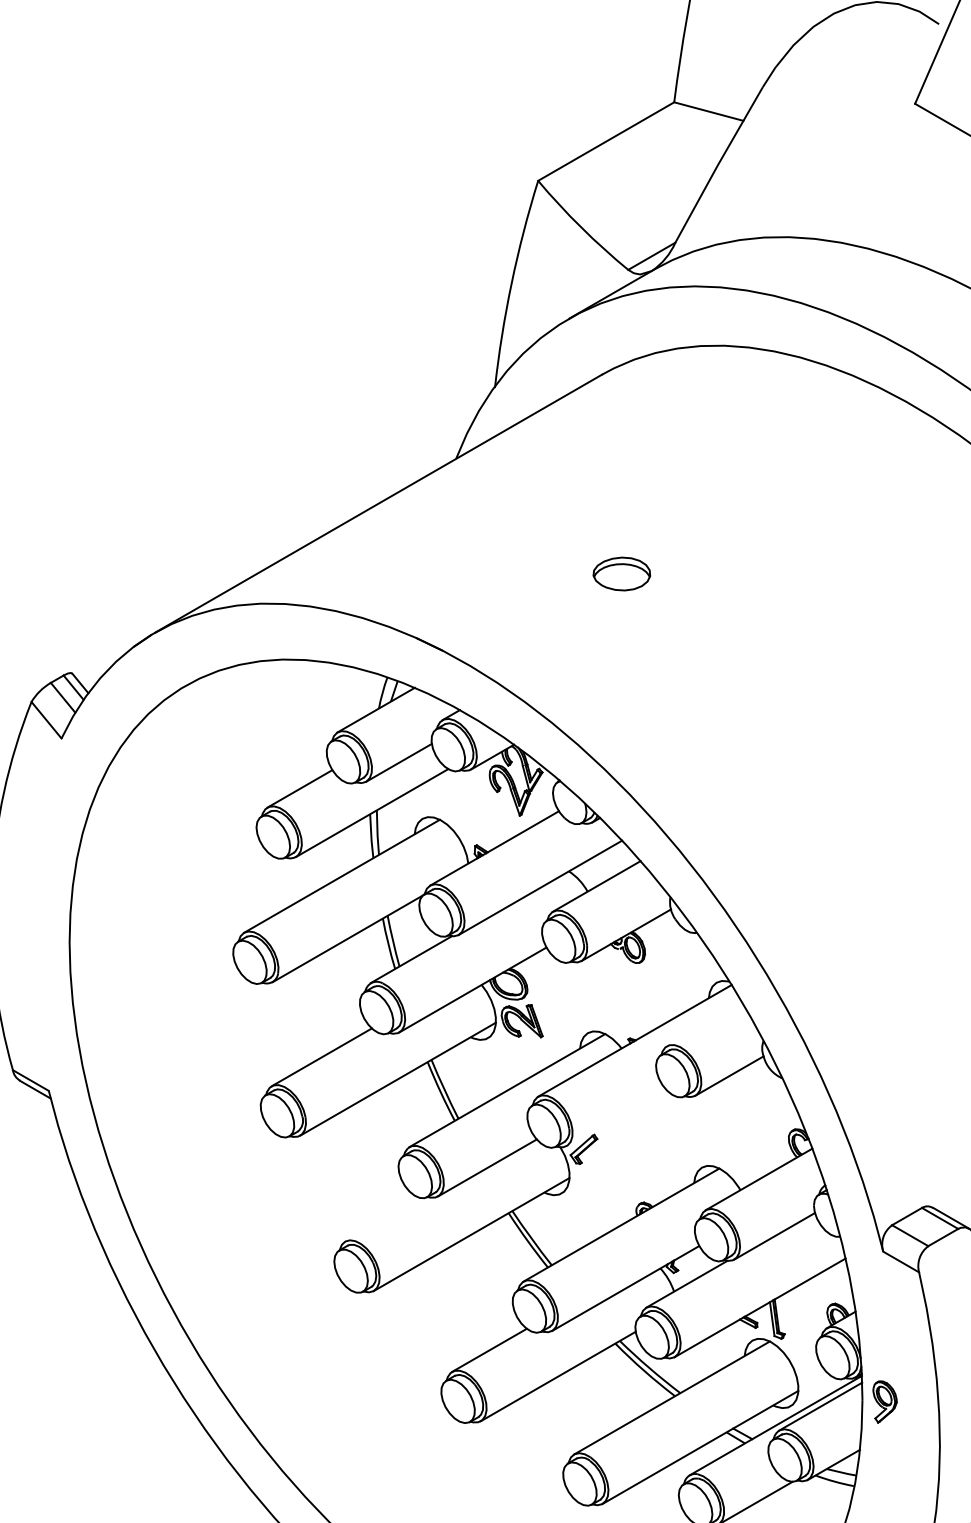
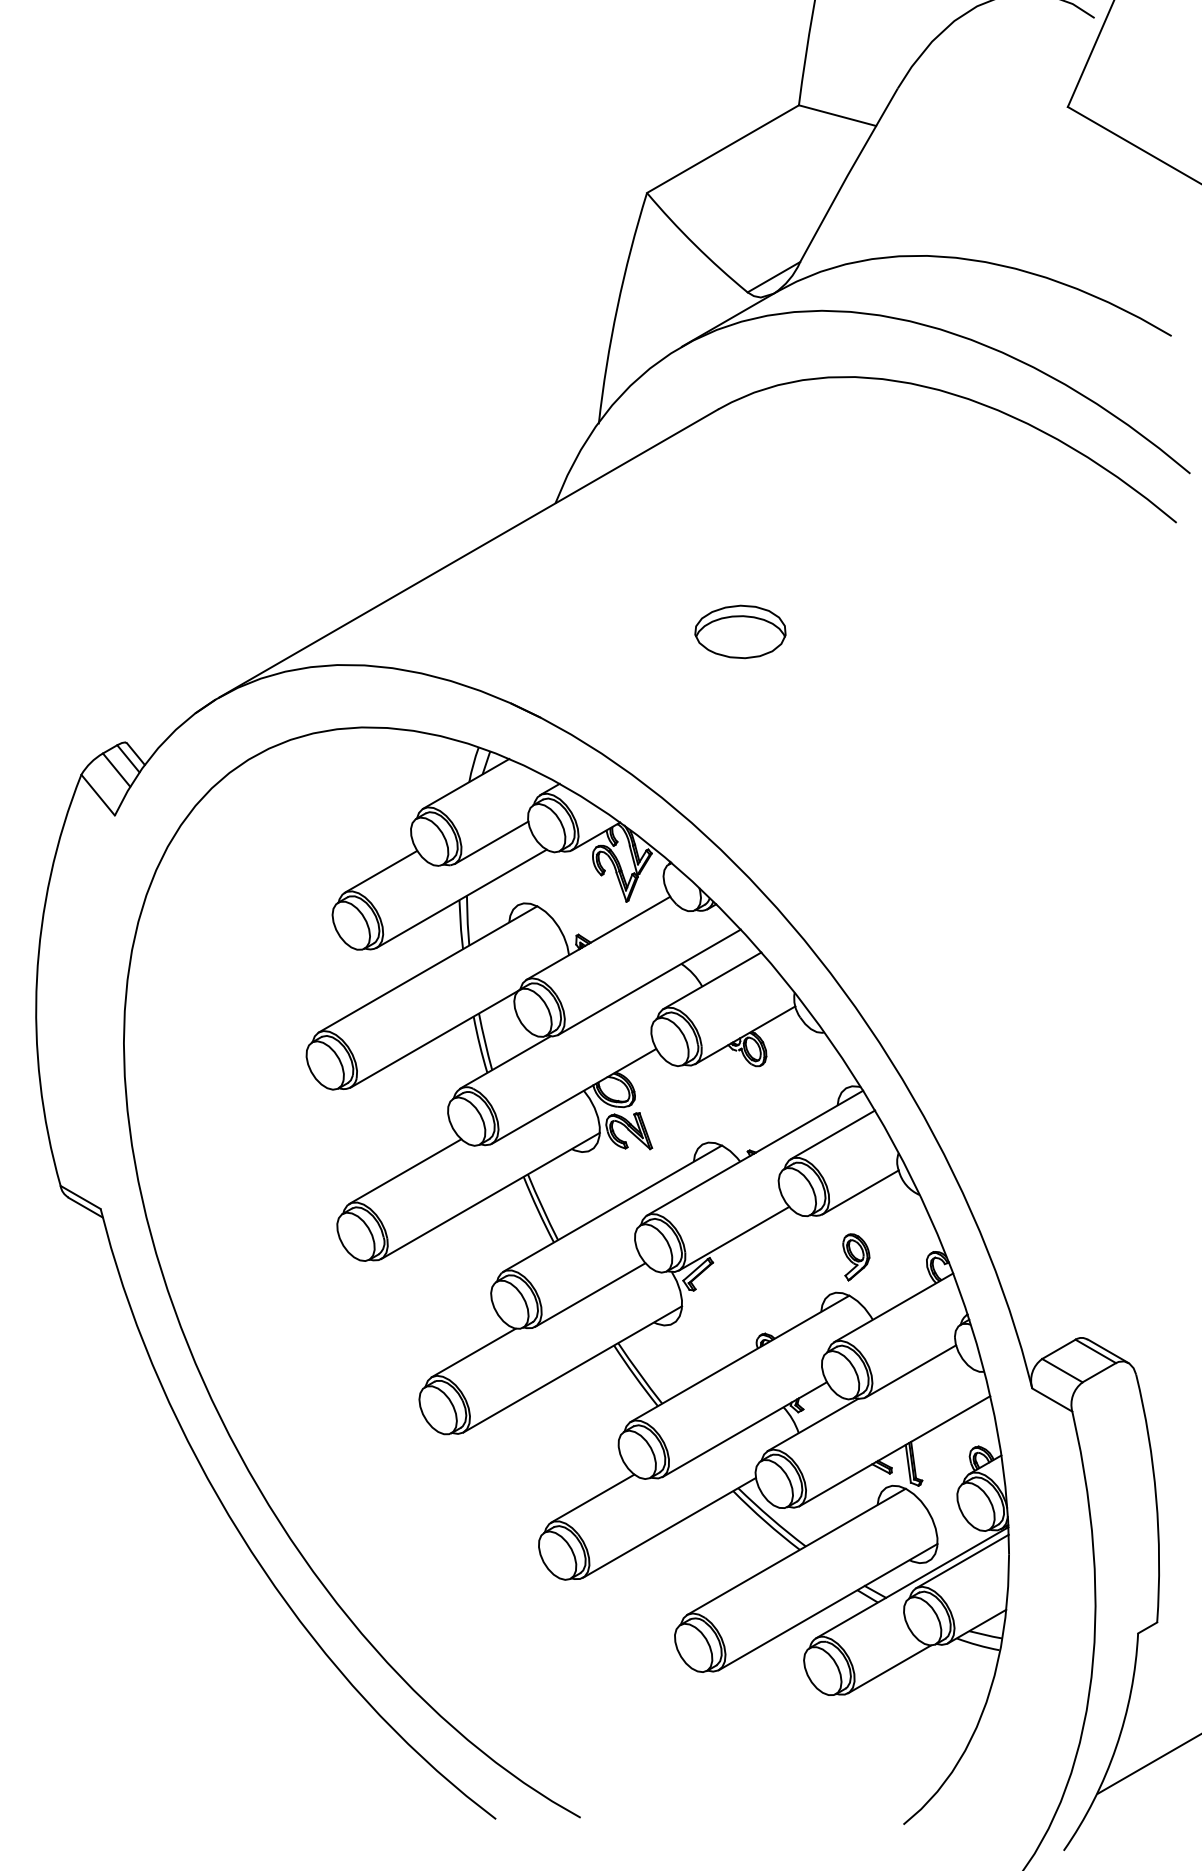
part: (621, 573) -> (740, 631), size x1.43
line: (704, 1024) -> (832, 1134), added
line: (615, 1117) -> (733, 1238), added
line: (382, 1219) -> (473, 1352), added
part: (885, 1402) -> (856, 1257), moved

